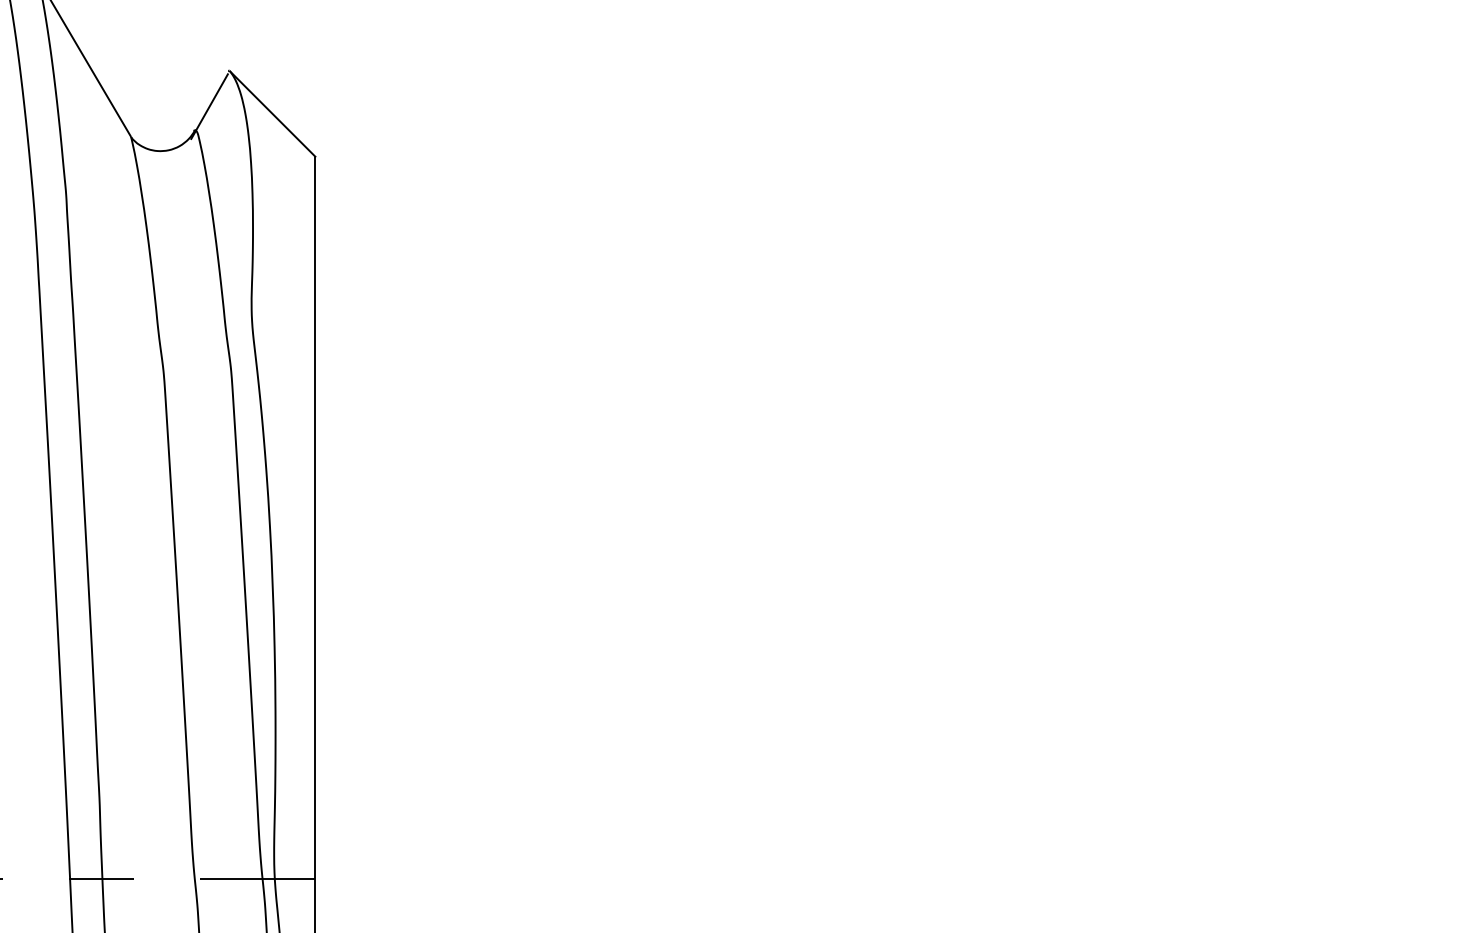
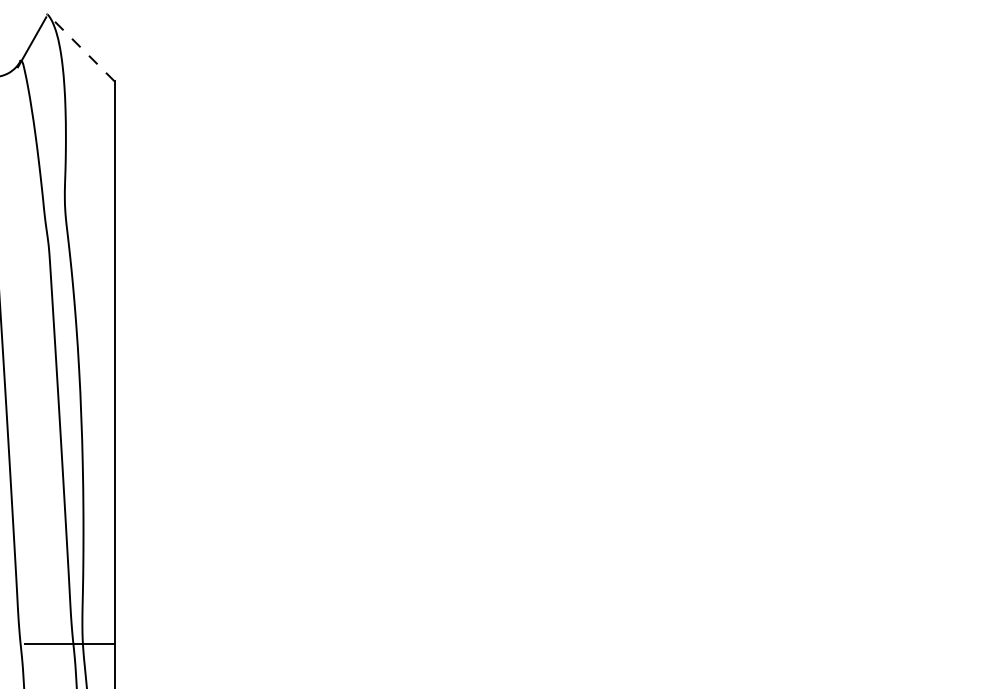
line: (272, 113) -> (81, 47), solid -> dashed

